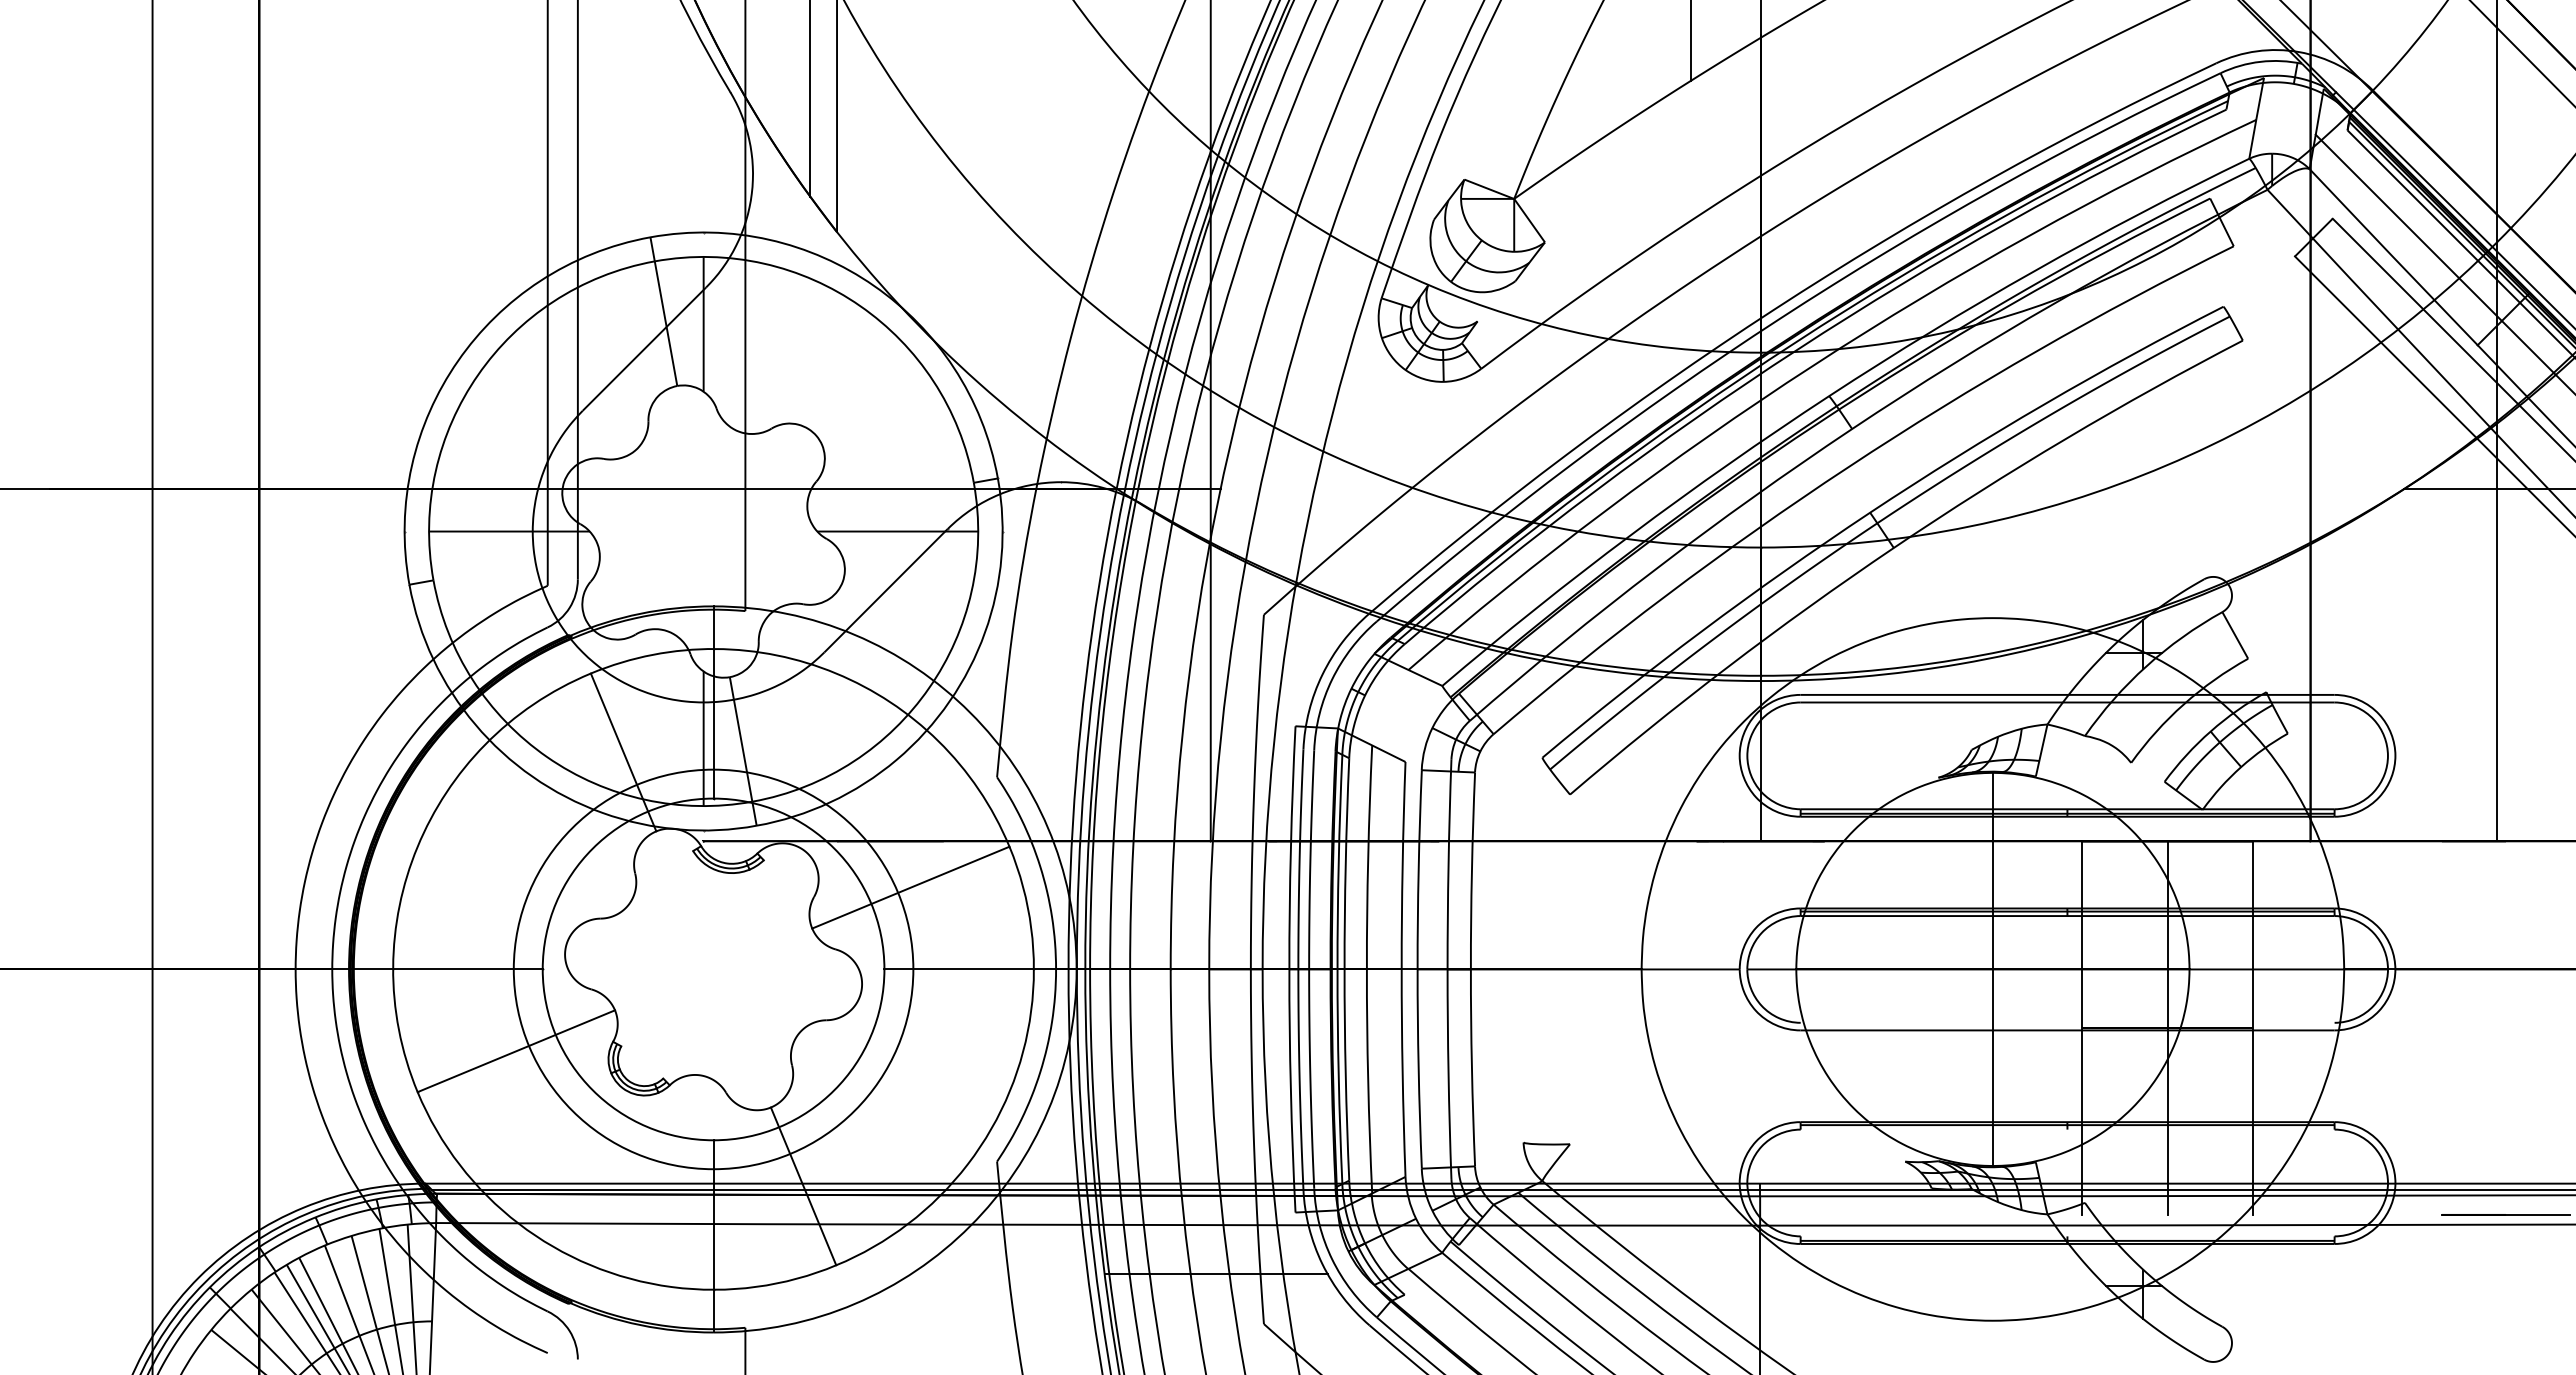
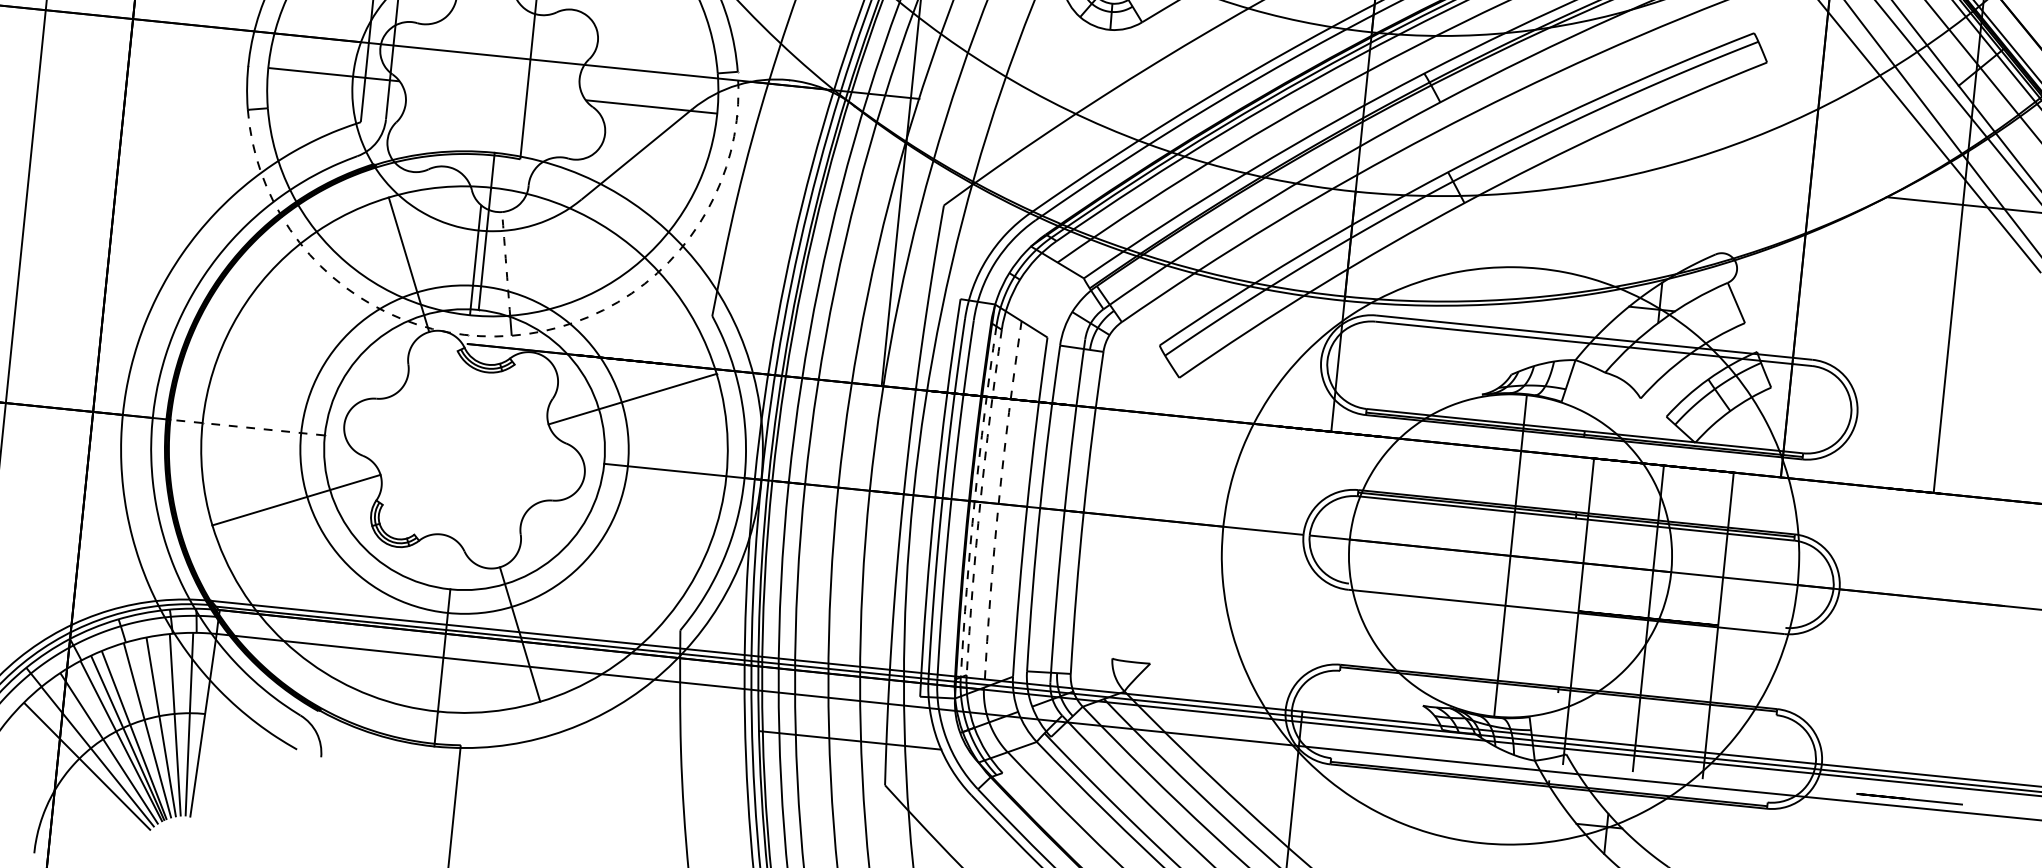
arc: (741, 739) -> (506, 263), solid -> dashed
arc: (756, 825) -> (511, 335), solid -> dashed
line: (446, 969) -> (246, 427), solid -> dashed
arc: (1337, 969) -> (974, 501), solid -> dashed
arc: (1344, 969) -> (980, 502), solid -> dashed
arc: (1366, 969) -> (998, 503), solid -> dashed

